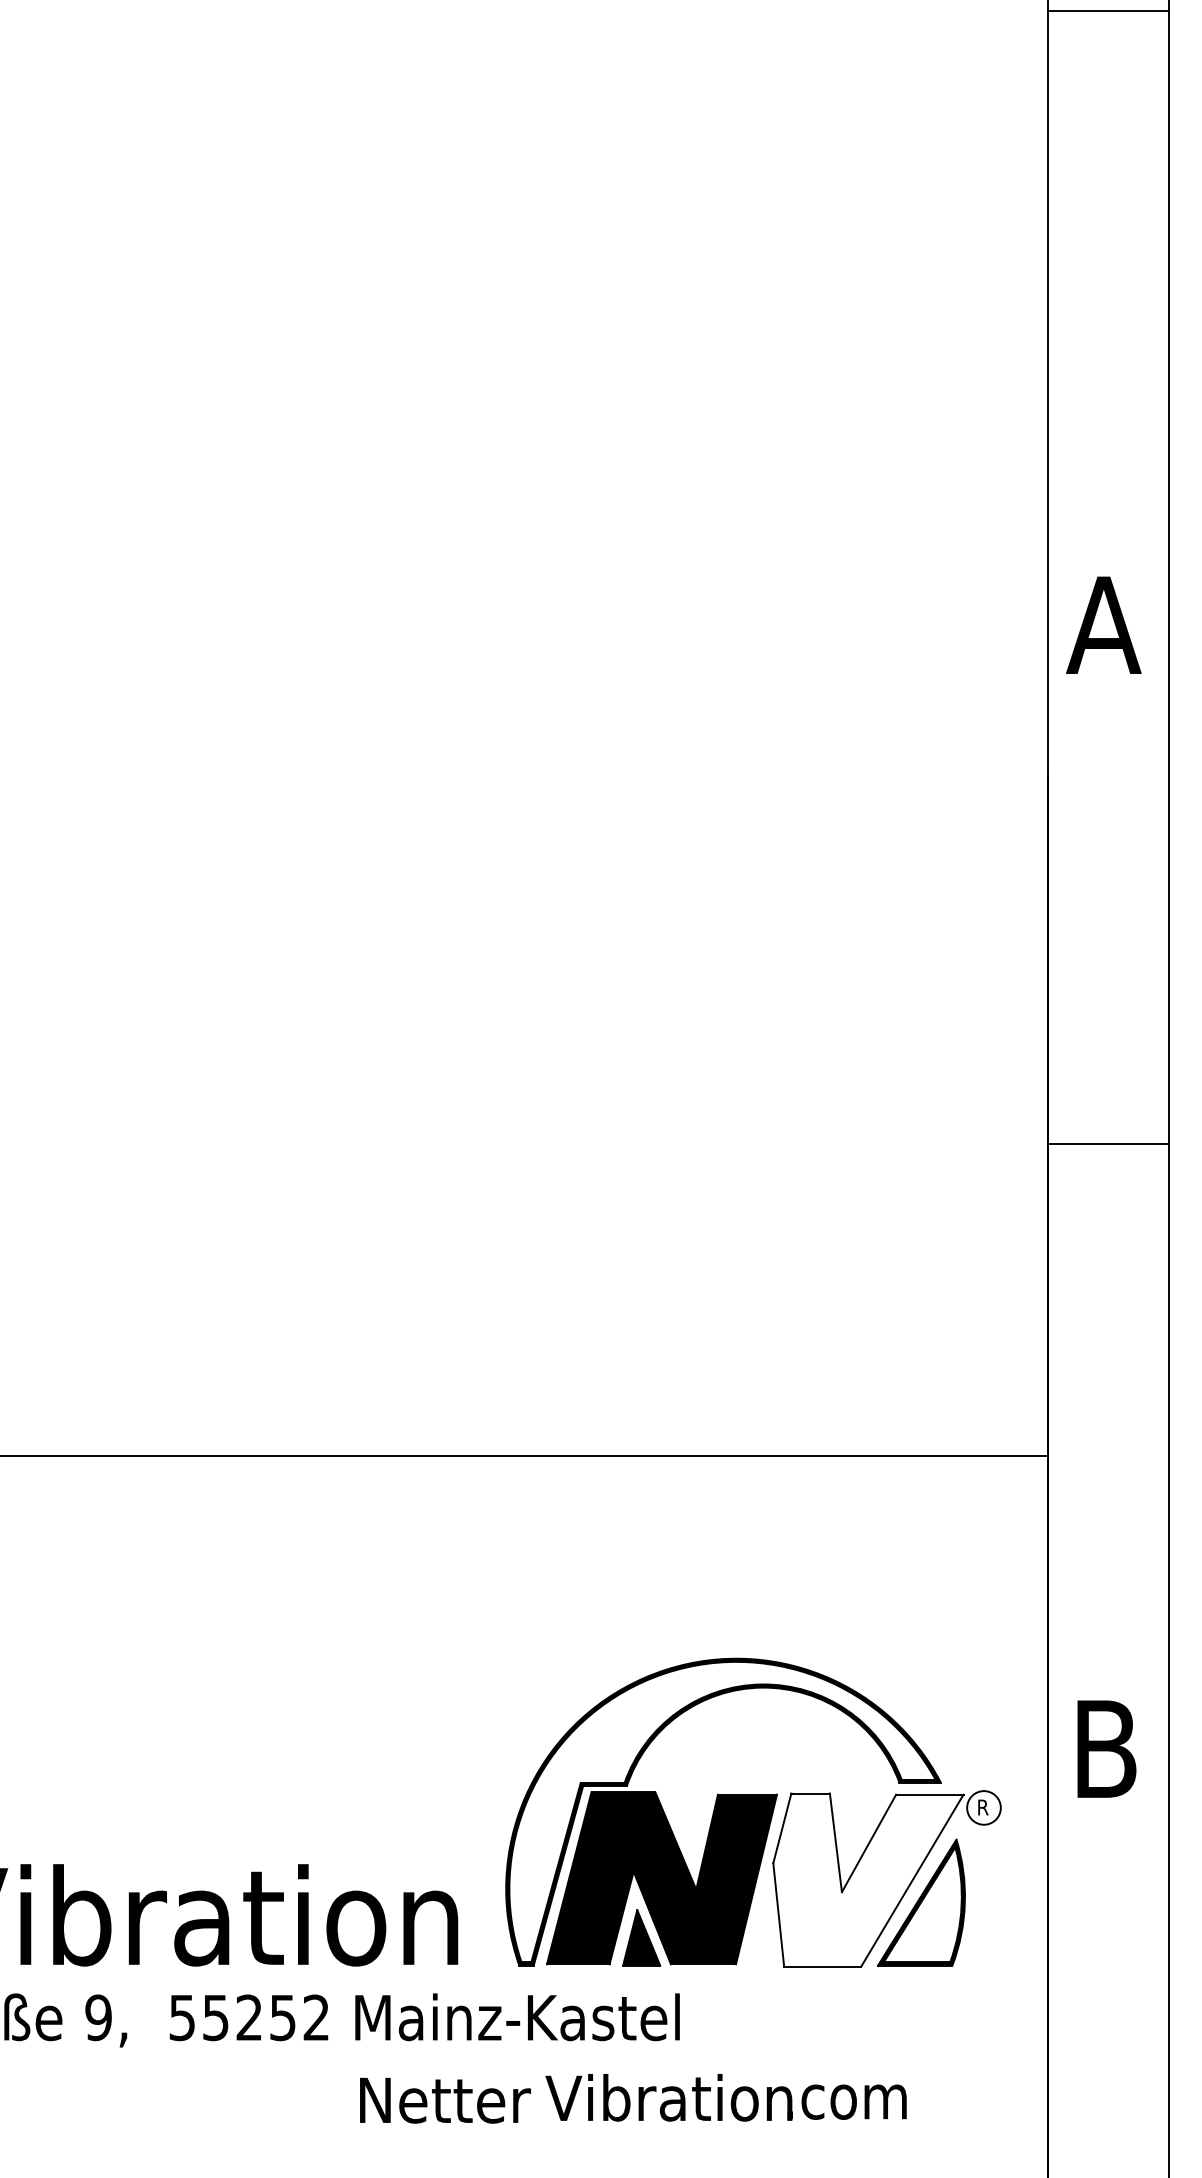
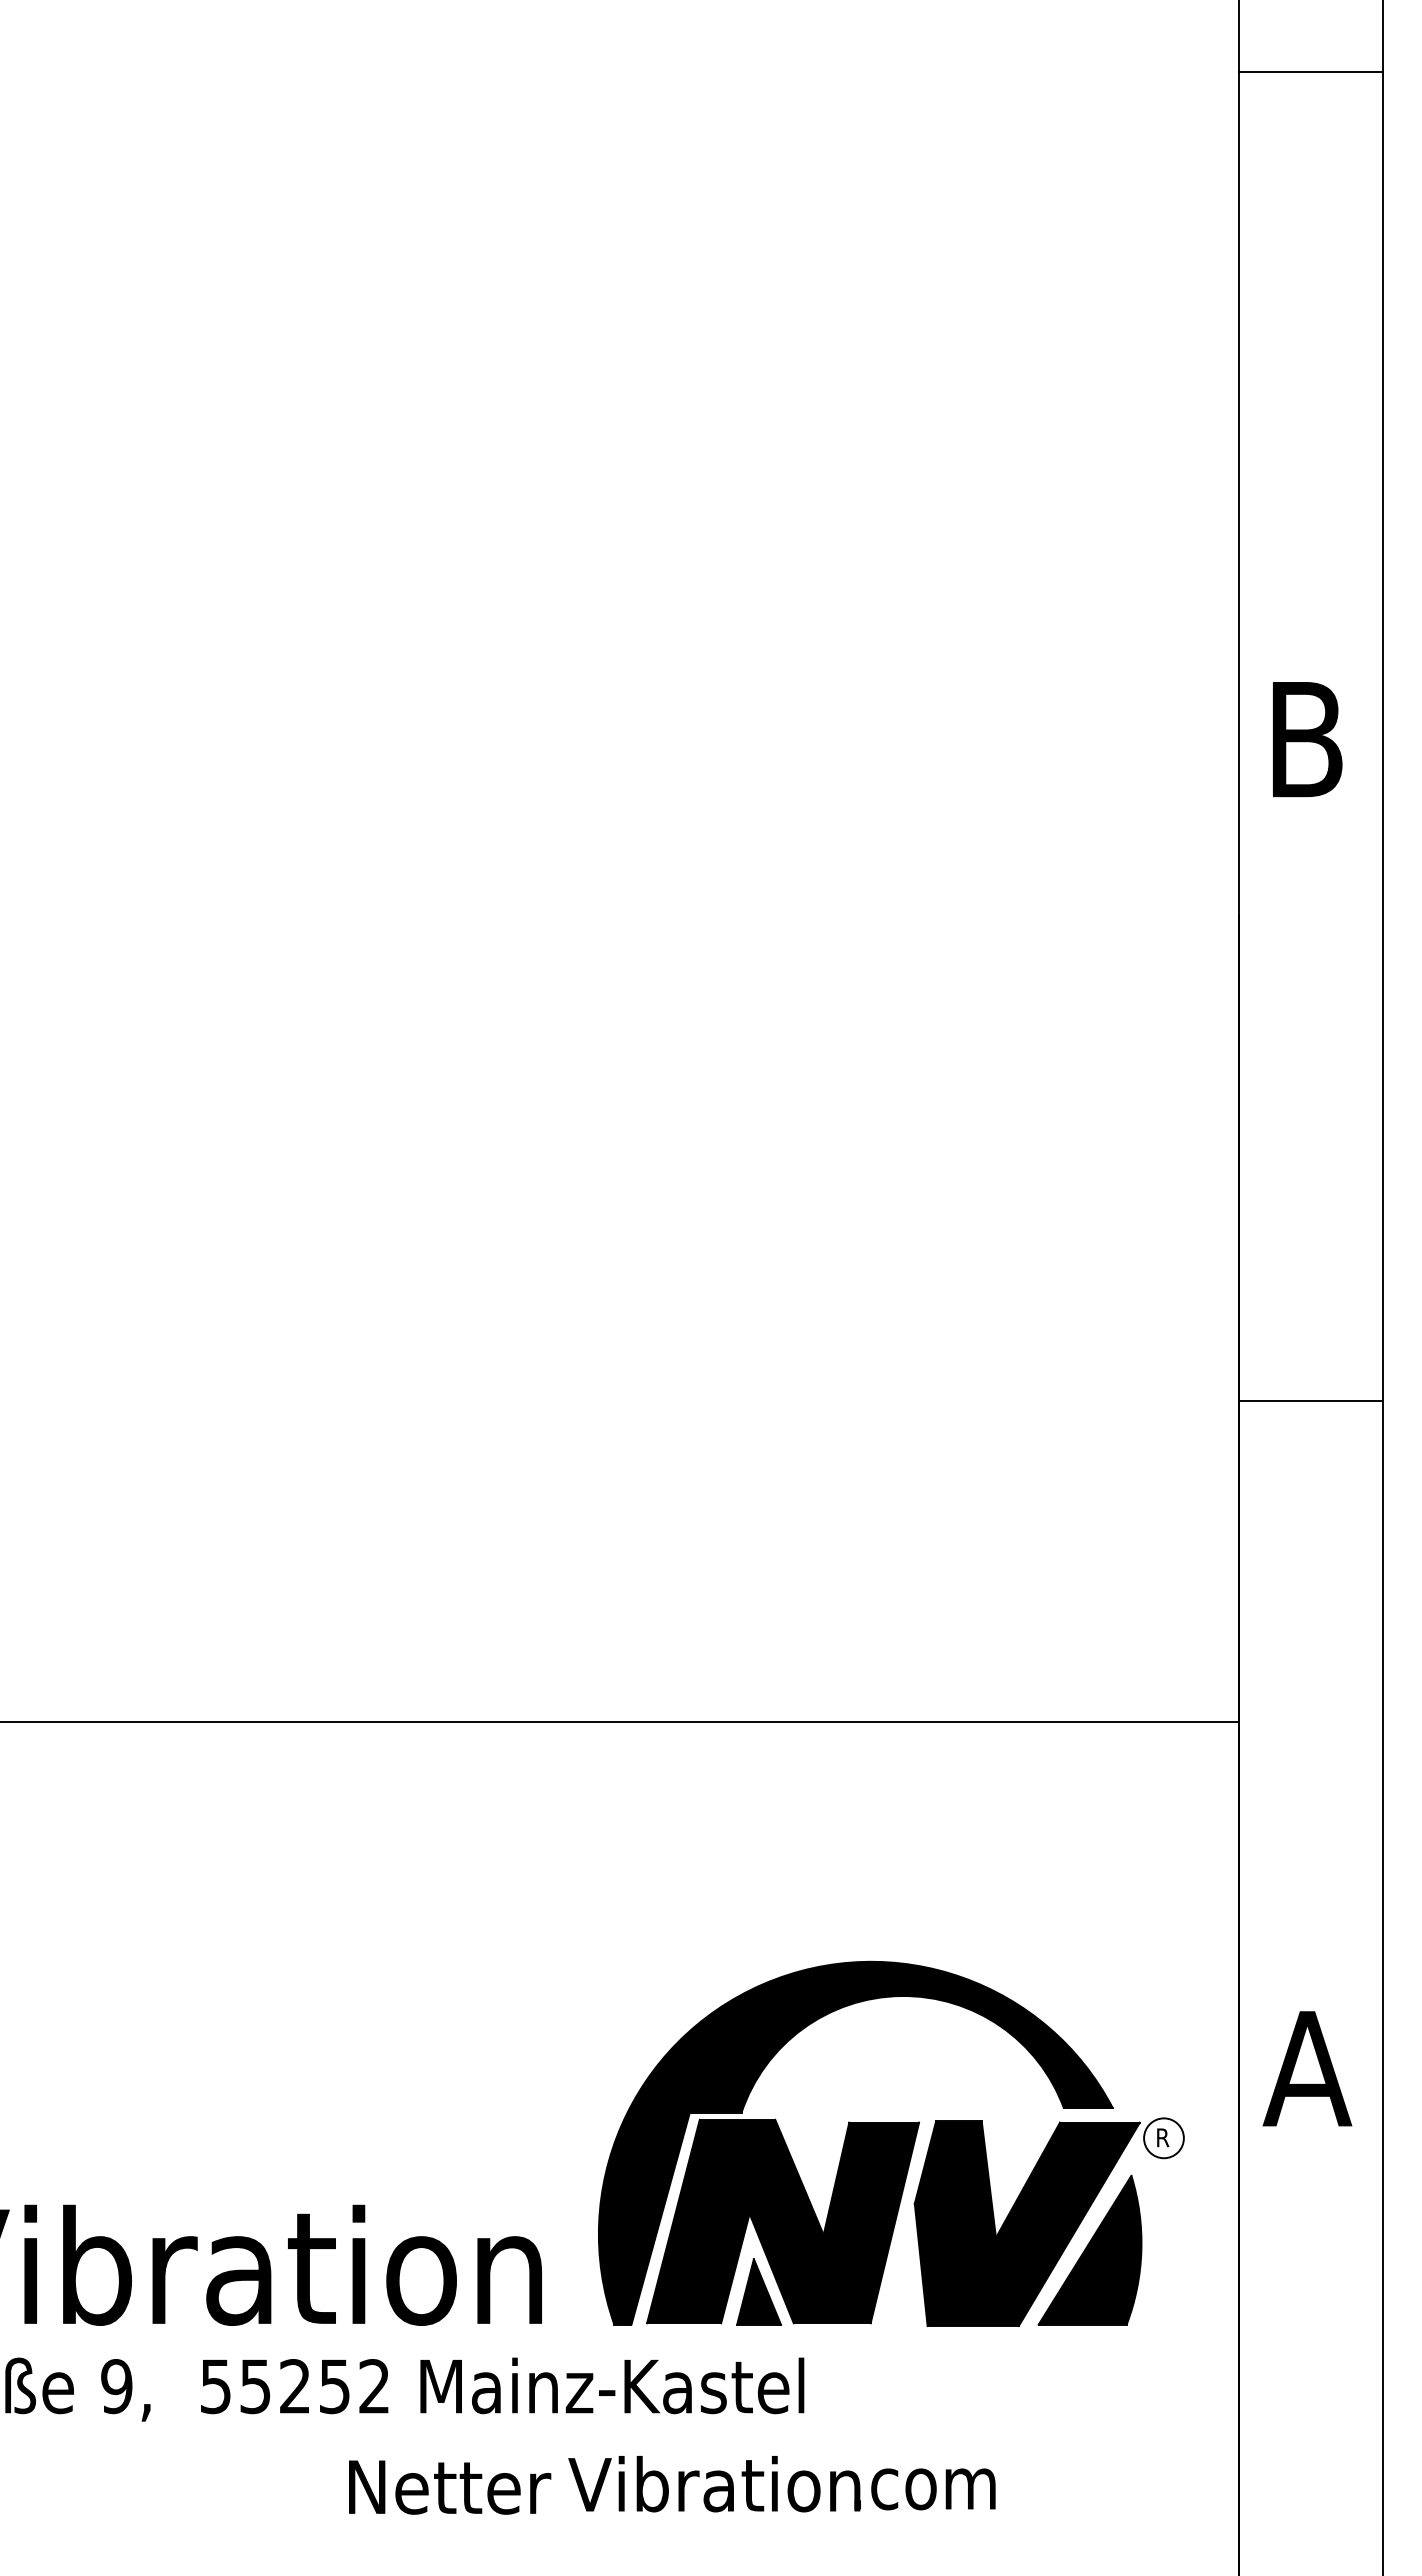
line: (1108, 11) -> (1311, 72), moved
text: (1103, 625) -> (1305, 739), A -> B
line: (1108, 1144) -> (1311, 1400), moved
text: (1105, 1748) -> (1307, 2068), B -> A
fill: (722, 1811) -> (854, 2142), added
fill: (867, 1879) -> (1026, 2223), added
fill: (922, 1904) -> (1091, 2252), added
text: (633, 2098) -> (672, 2485), moved

